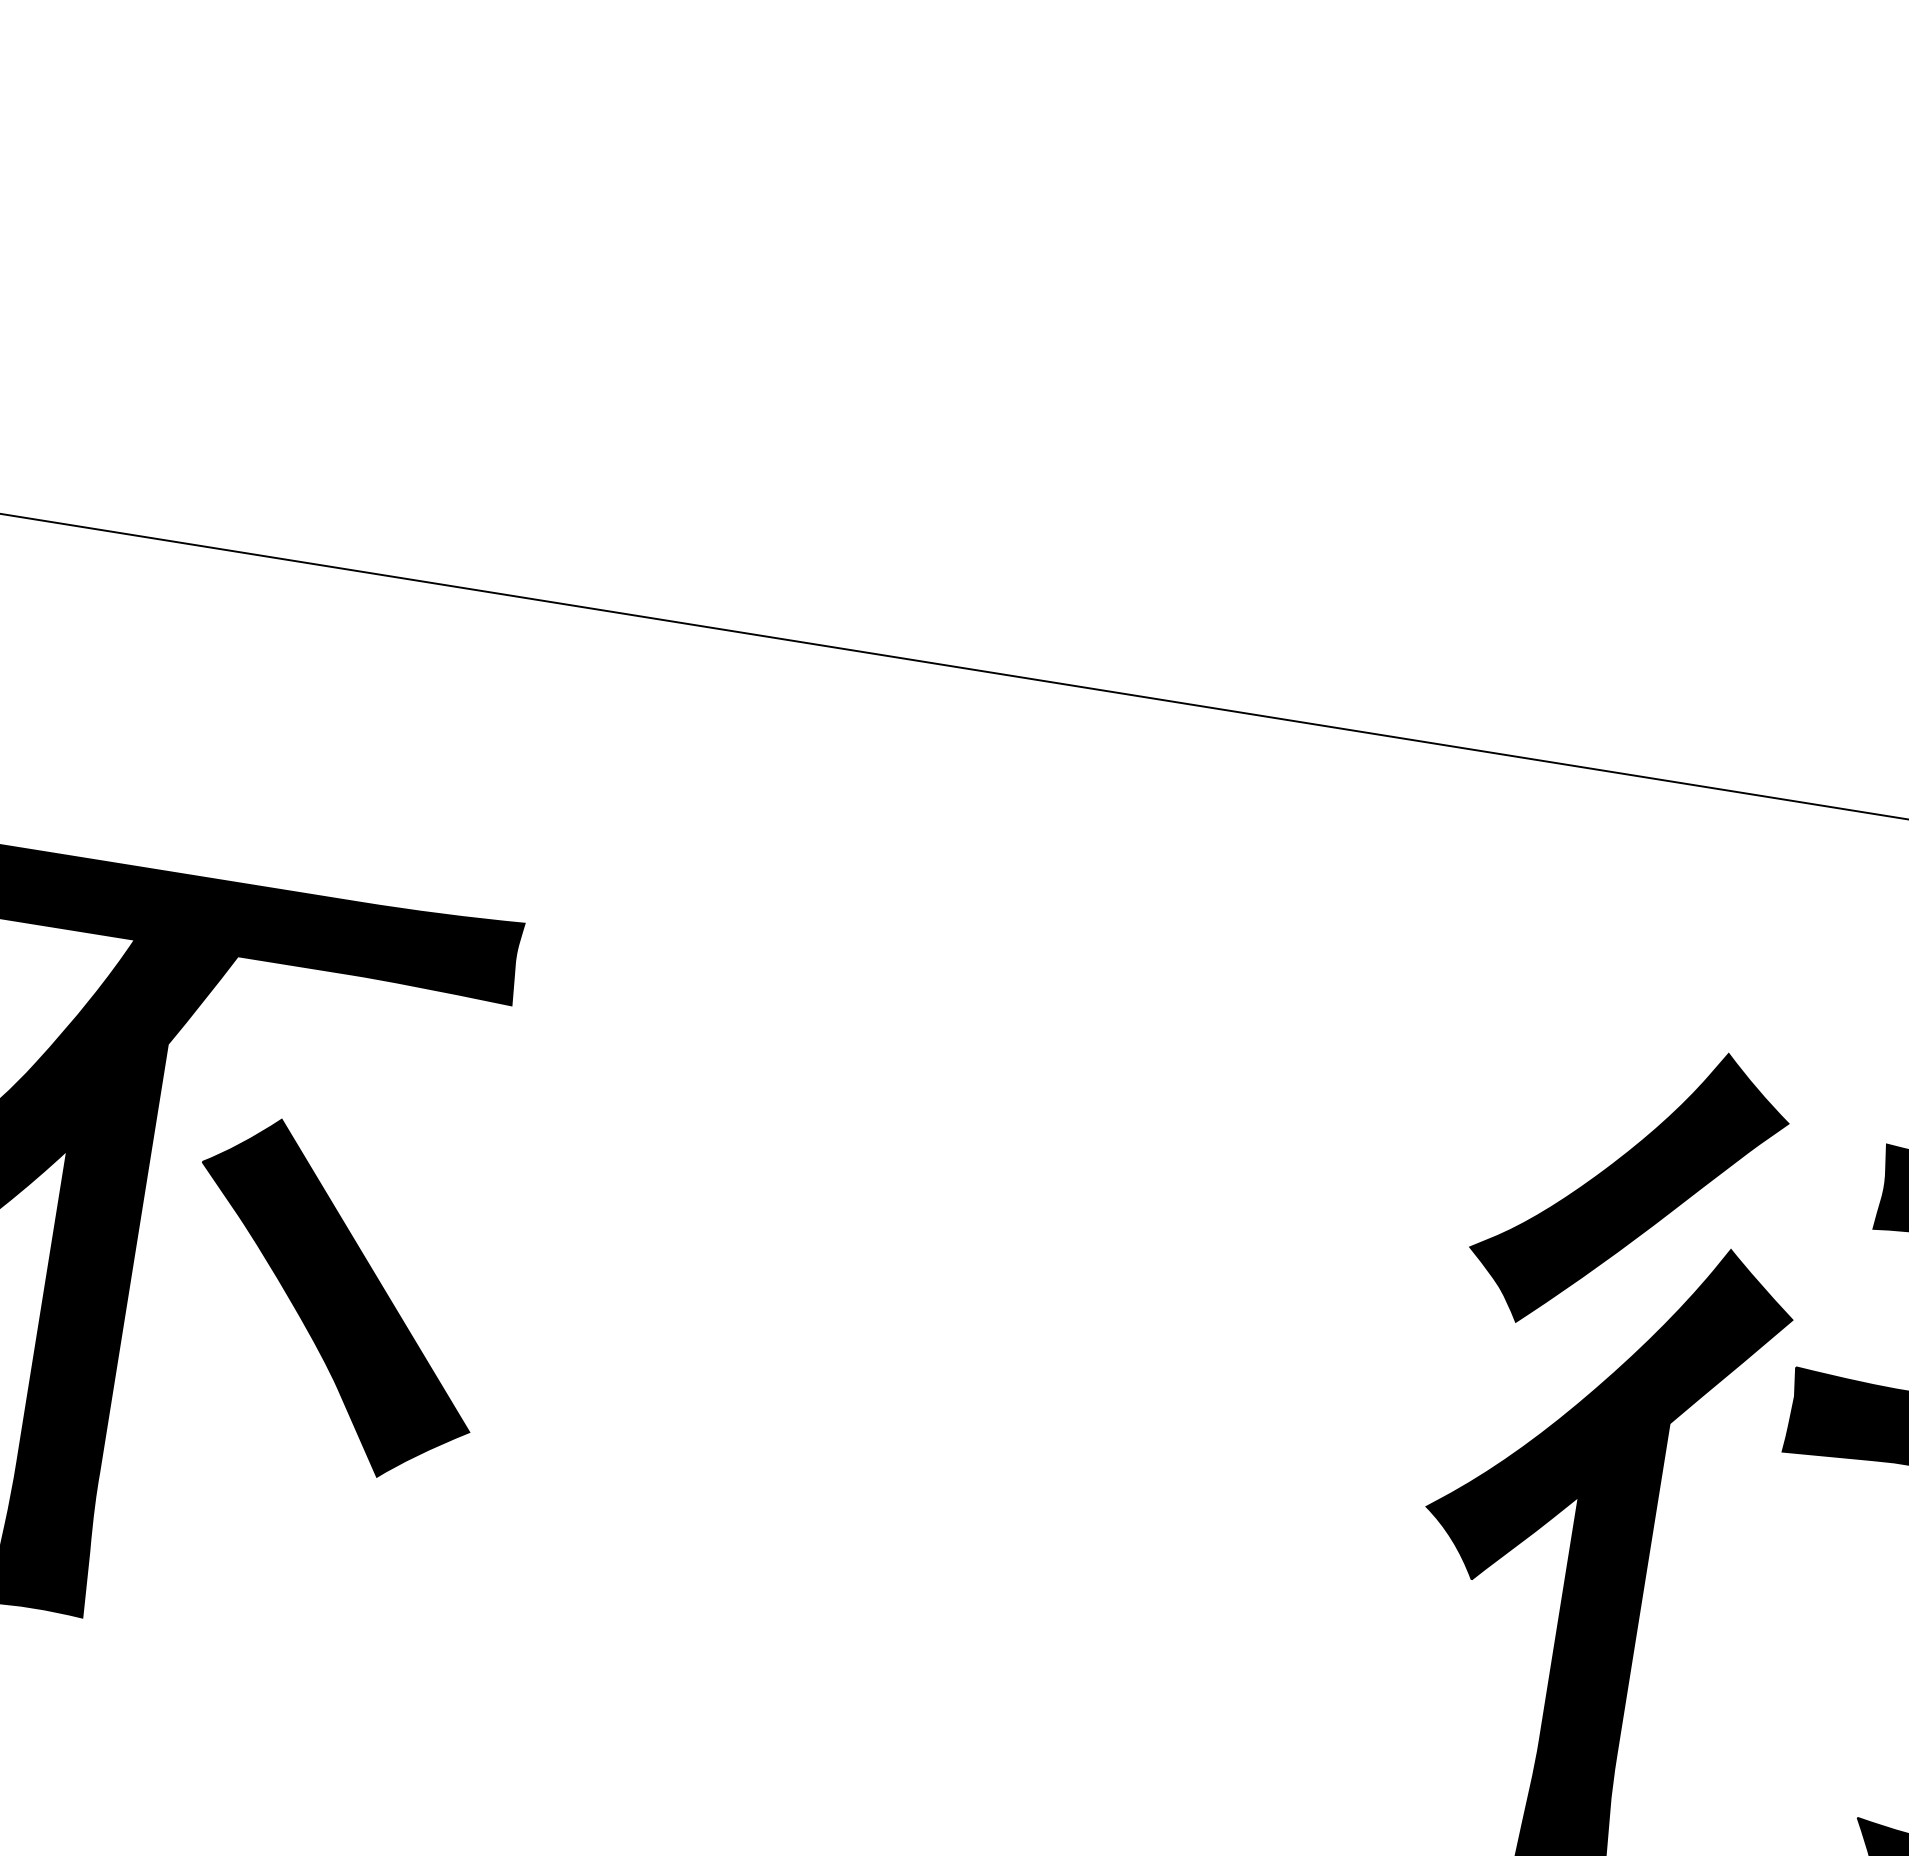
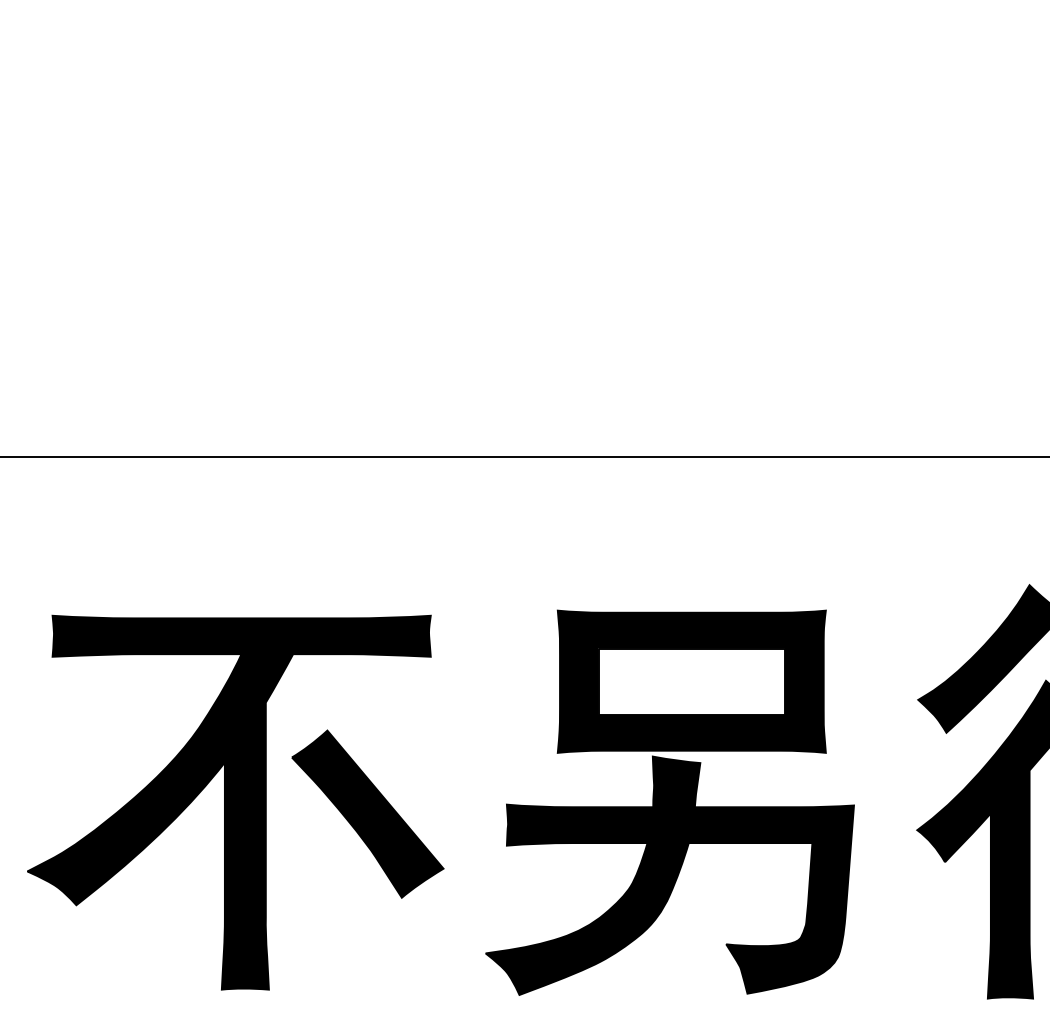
part: (941, 1372) -> (669, 802), added

